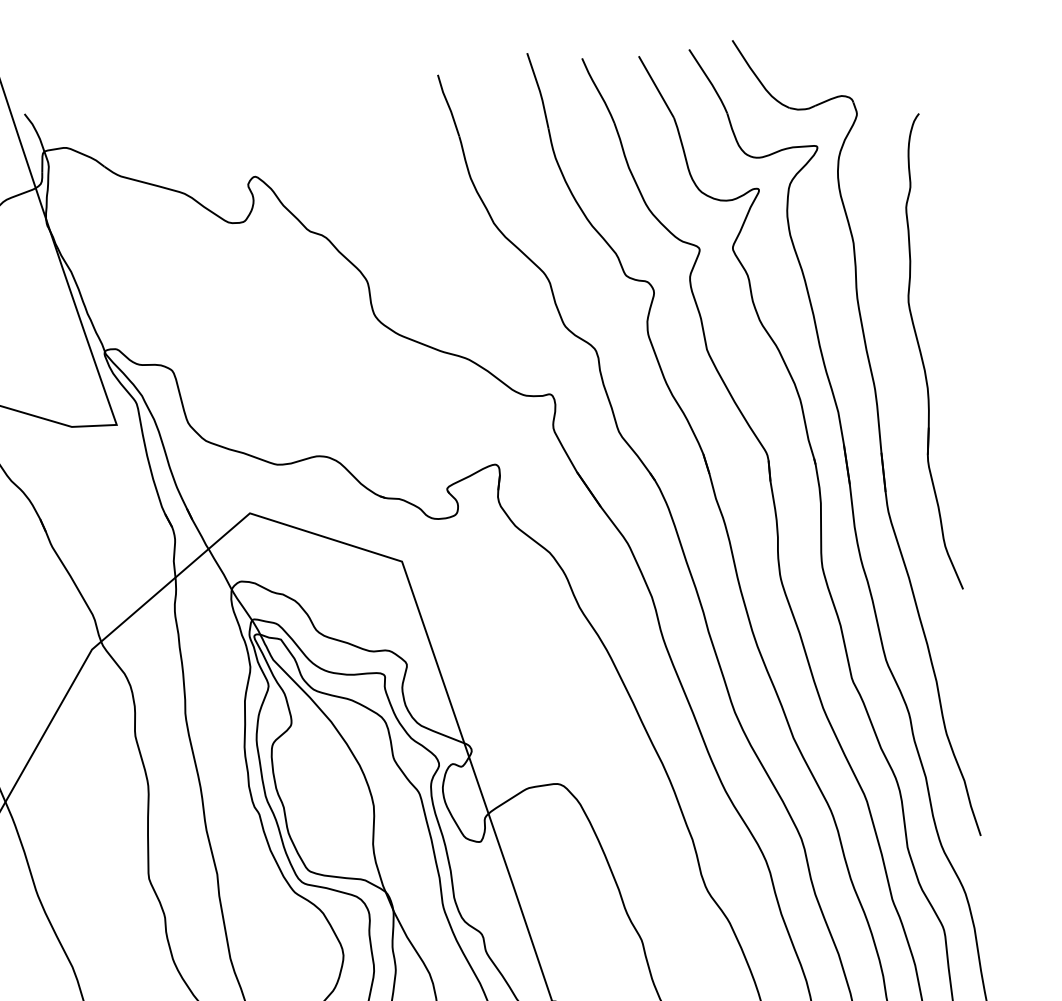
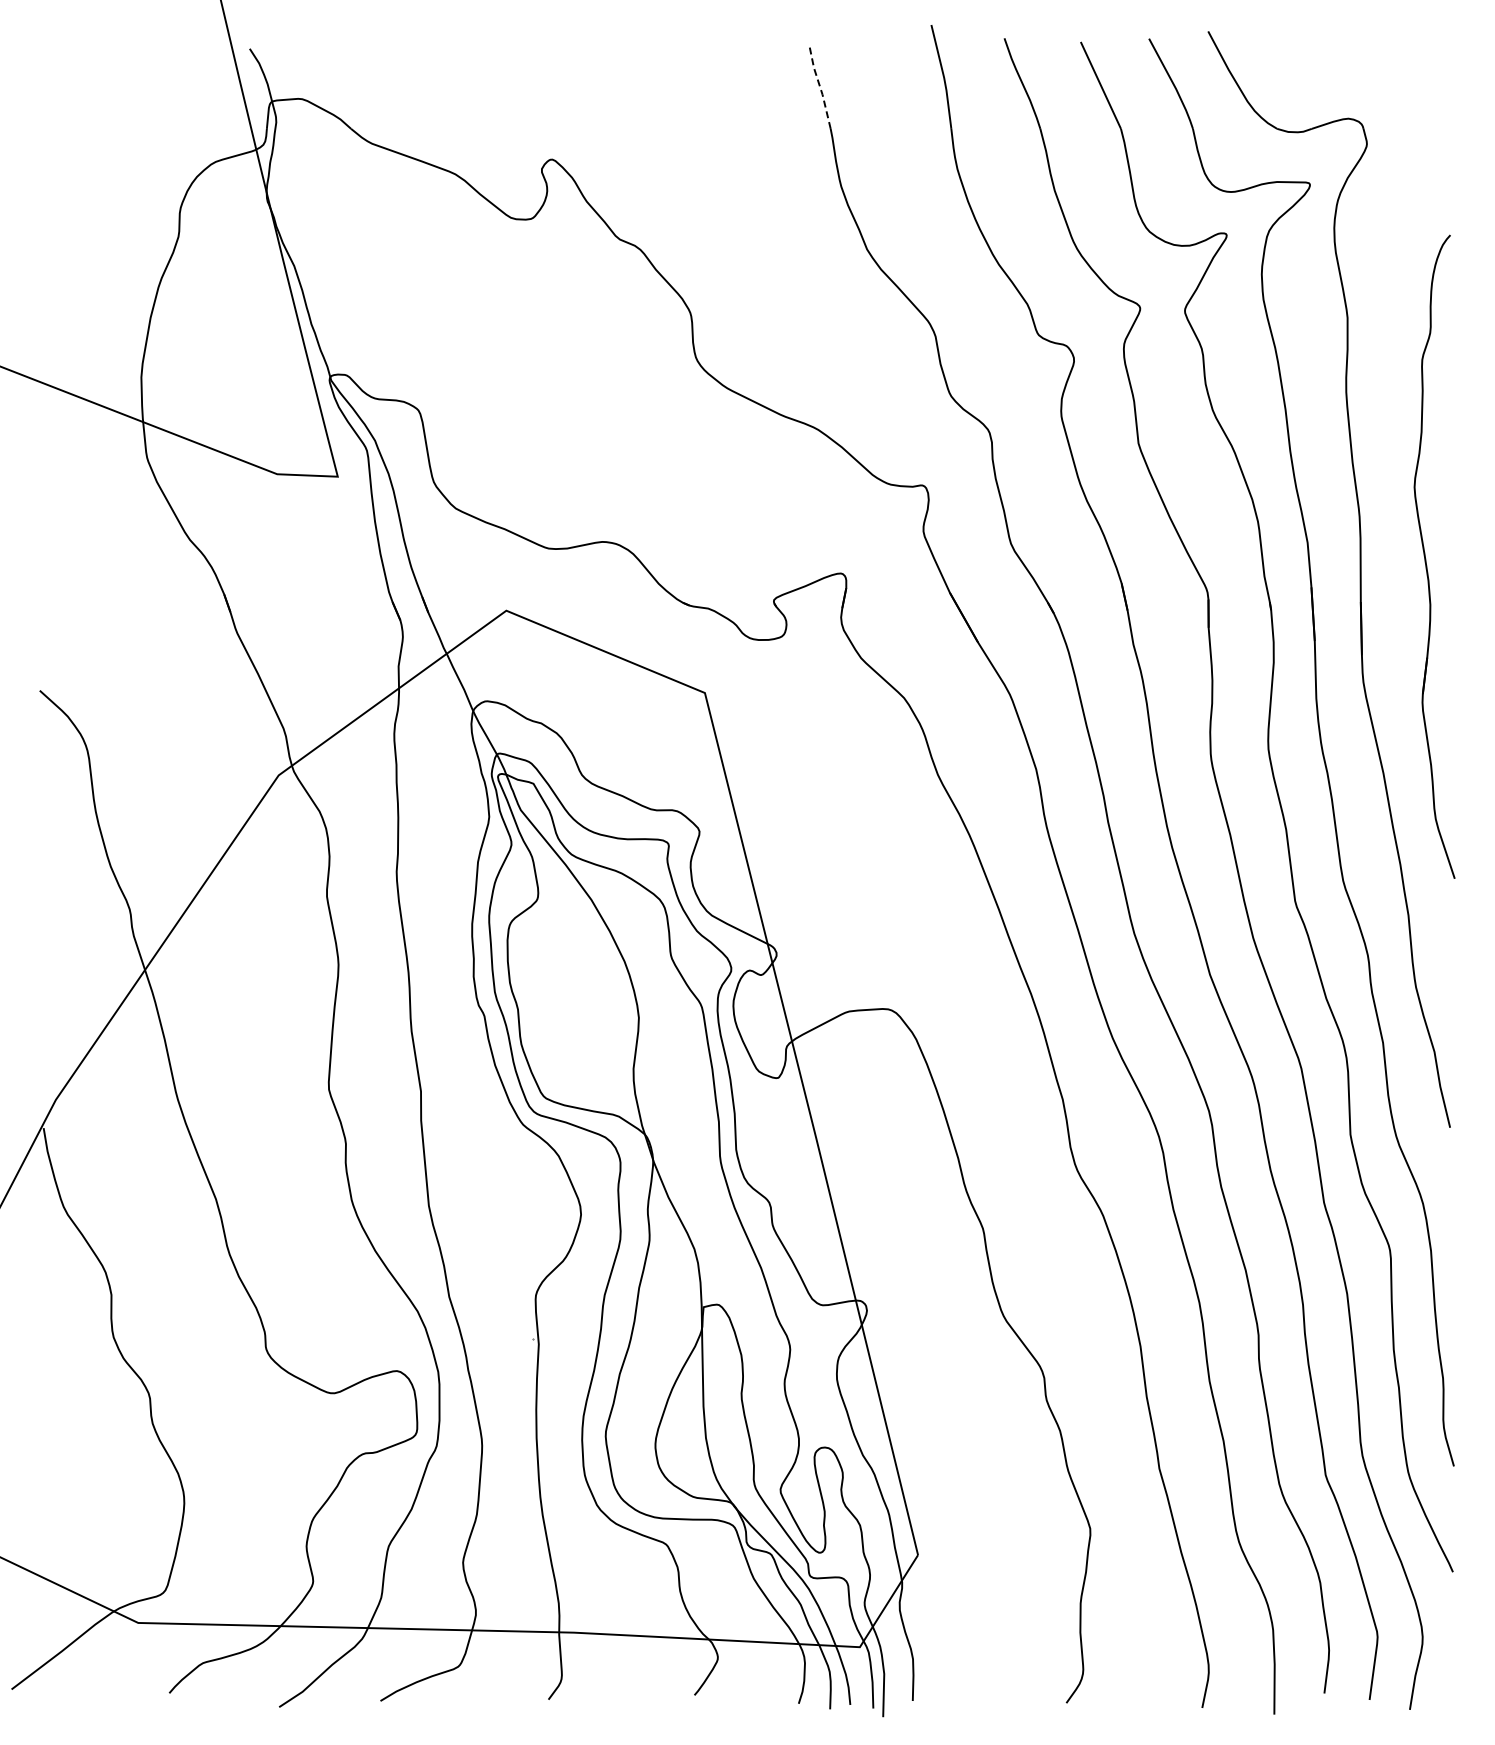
line: (448, 105) -> (819, 86), solid -> dashed
part: (921, 354) -> (1426, 558), moved

